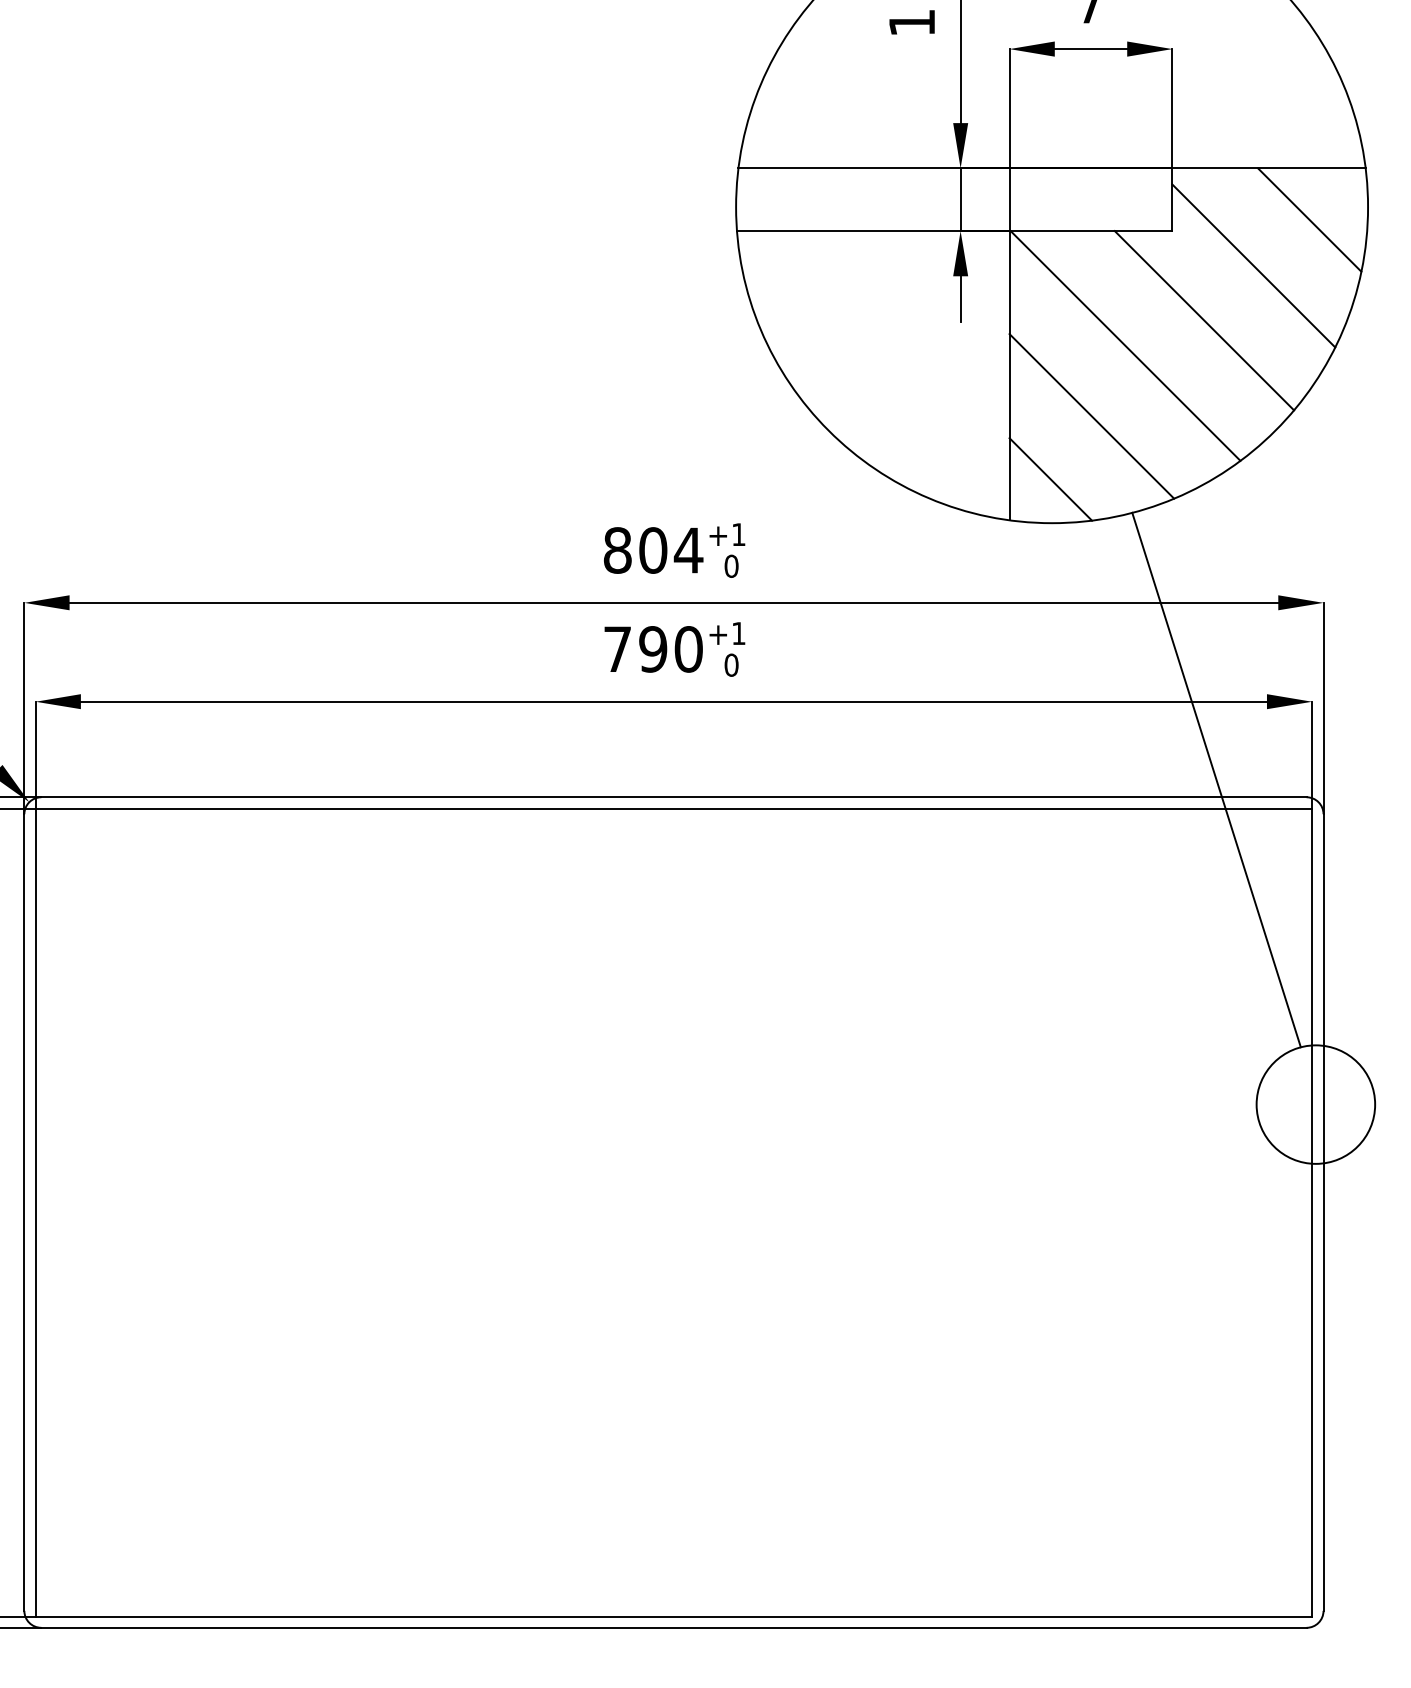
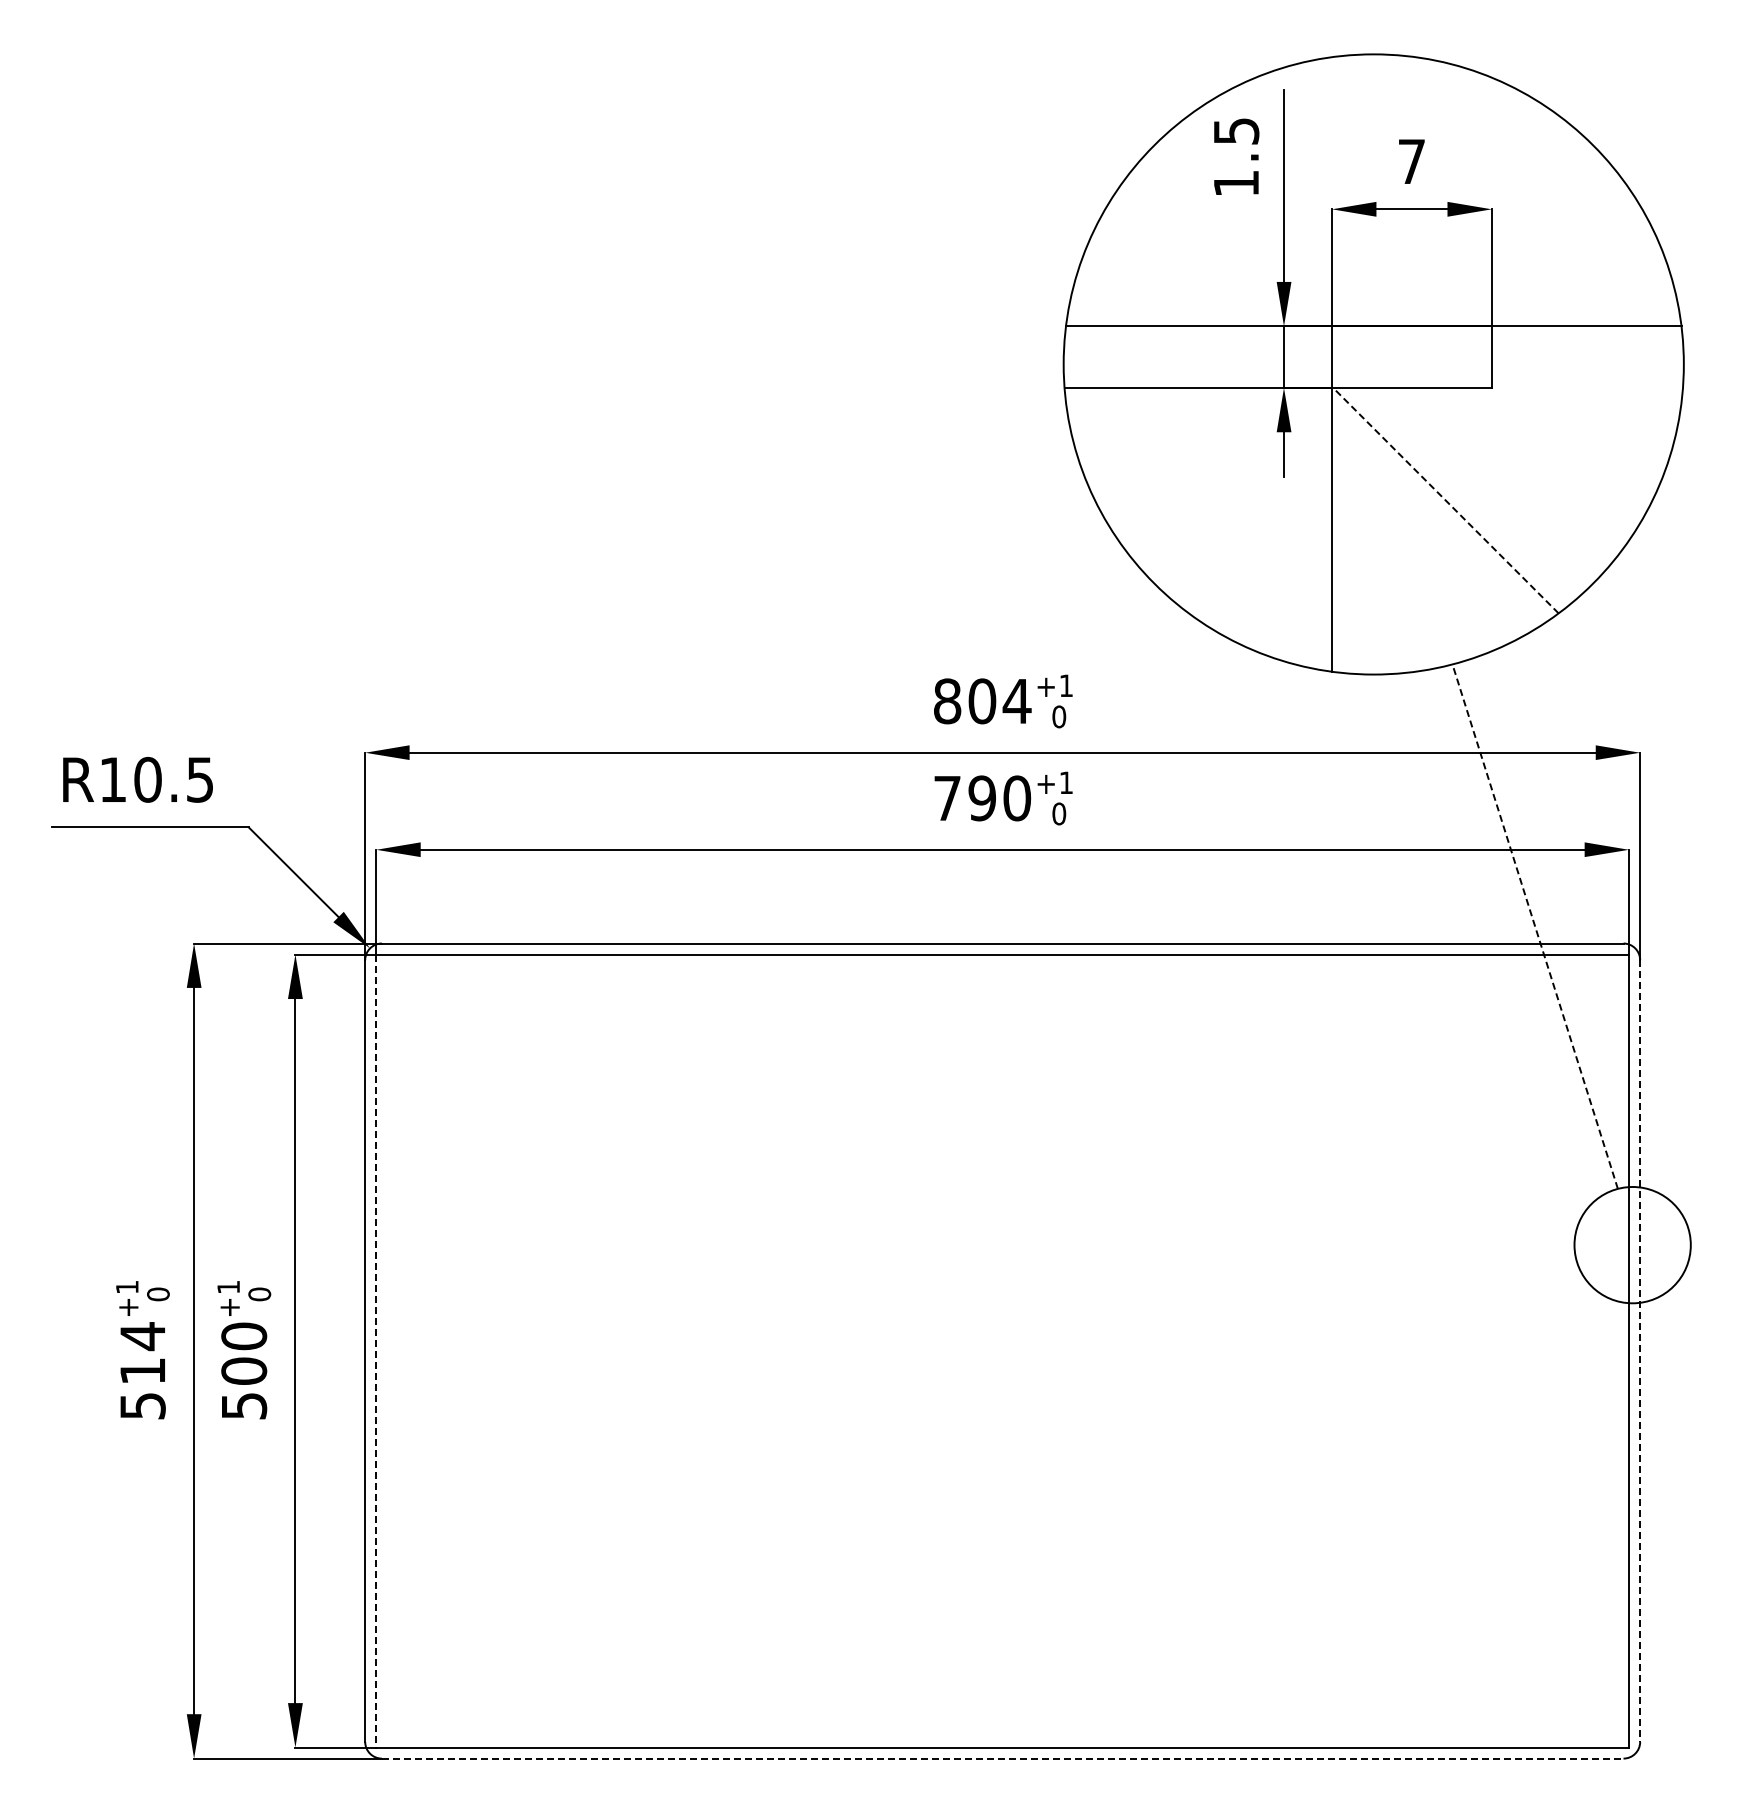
line: (1309, 219) -> (1626, 376), removed
line: (1253, 266) -> (1571, 422), removed
line: (1204, 320) -> (1523, 475), removed
line: (1125, 345) -> (1445, 500), solid -> dashed
line: (1091, 416) -> (1412, 569), removed
line: (1050, 479) -> (1372, 631), removed
line: (1216, 779) -> (1535, 926), solid -> dashed
line: (35, 1212) -> (376, 1351), solid -> dashed
line: (1323, 1212) -> (1640, 1351), solid -> dashed
line: (673, 1627) -> (1002, 1758), solid -> dashed

